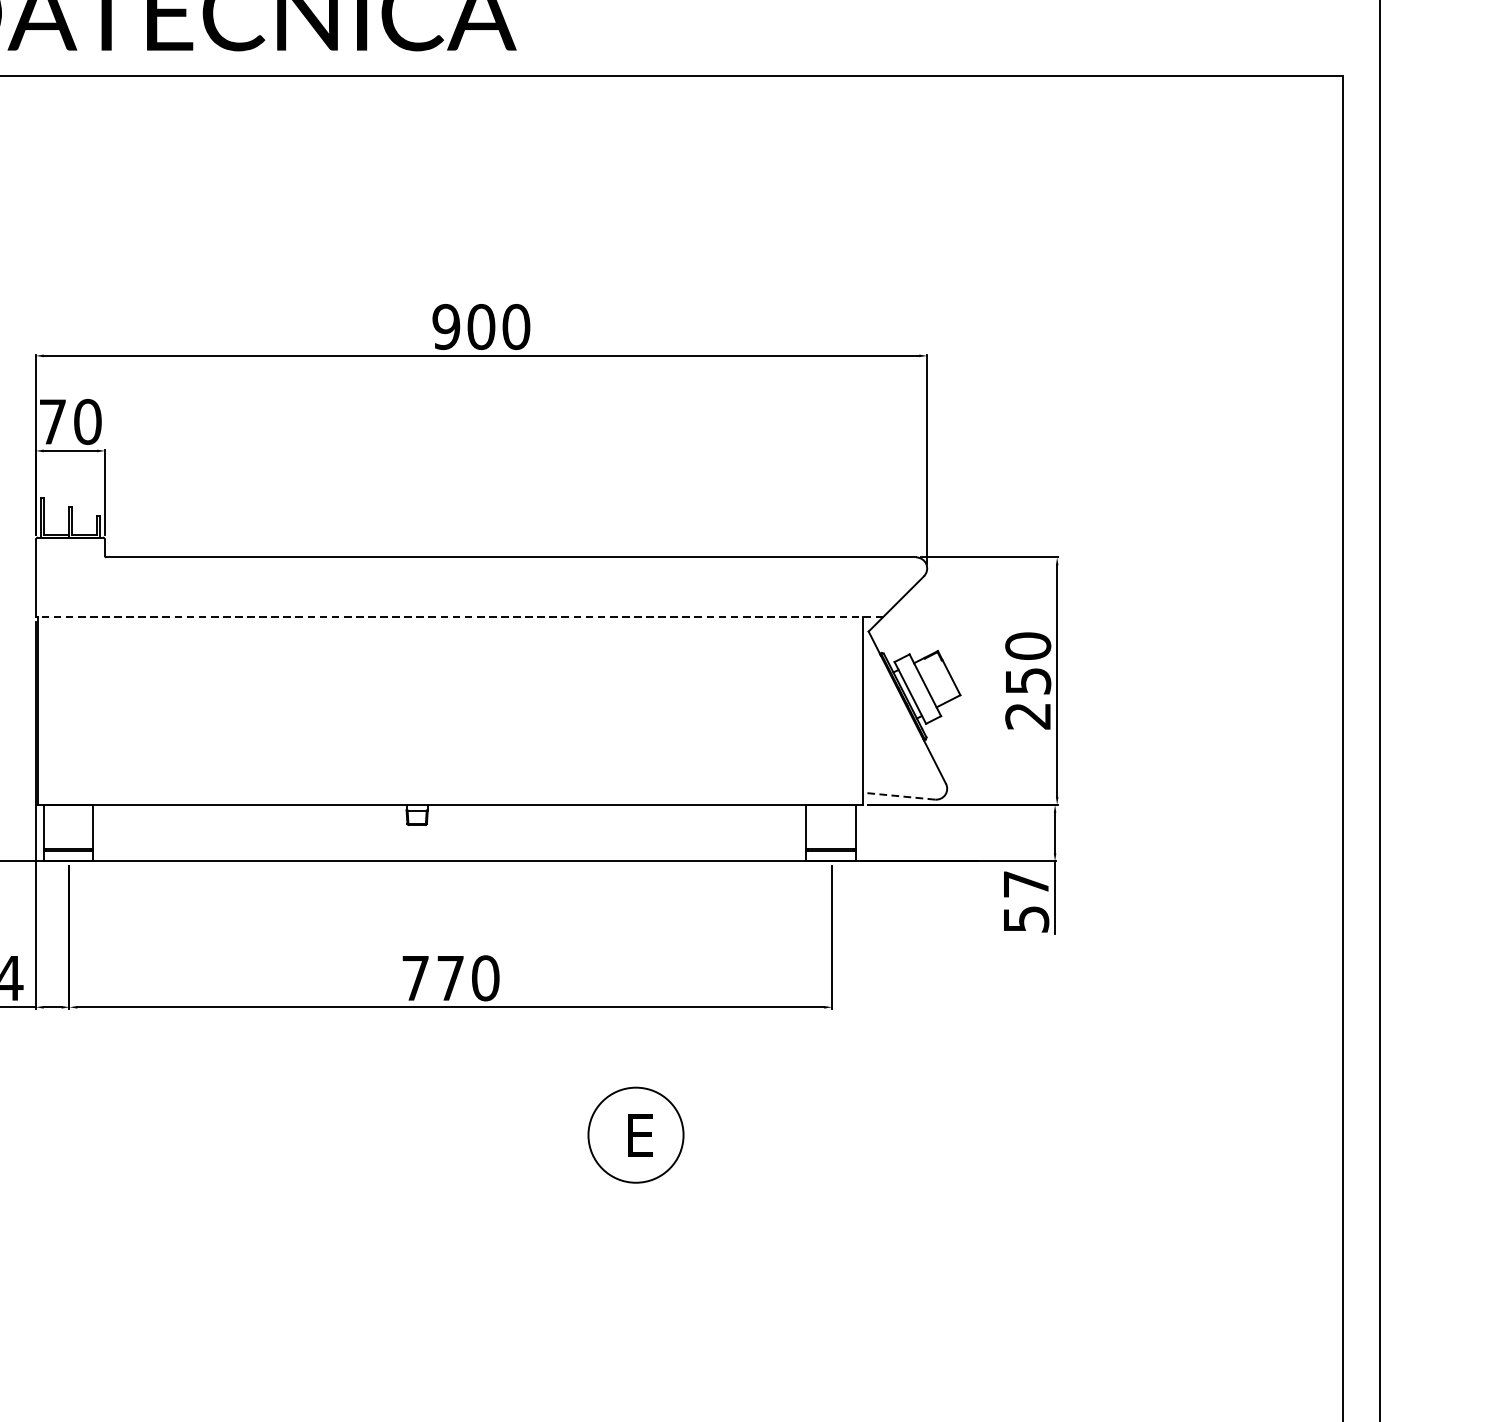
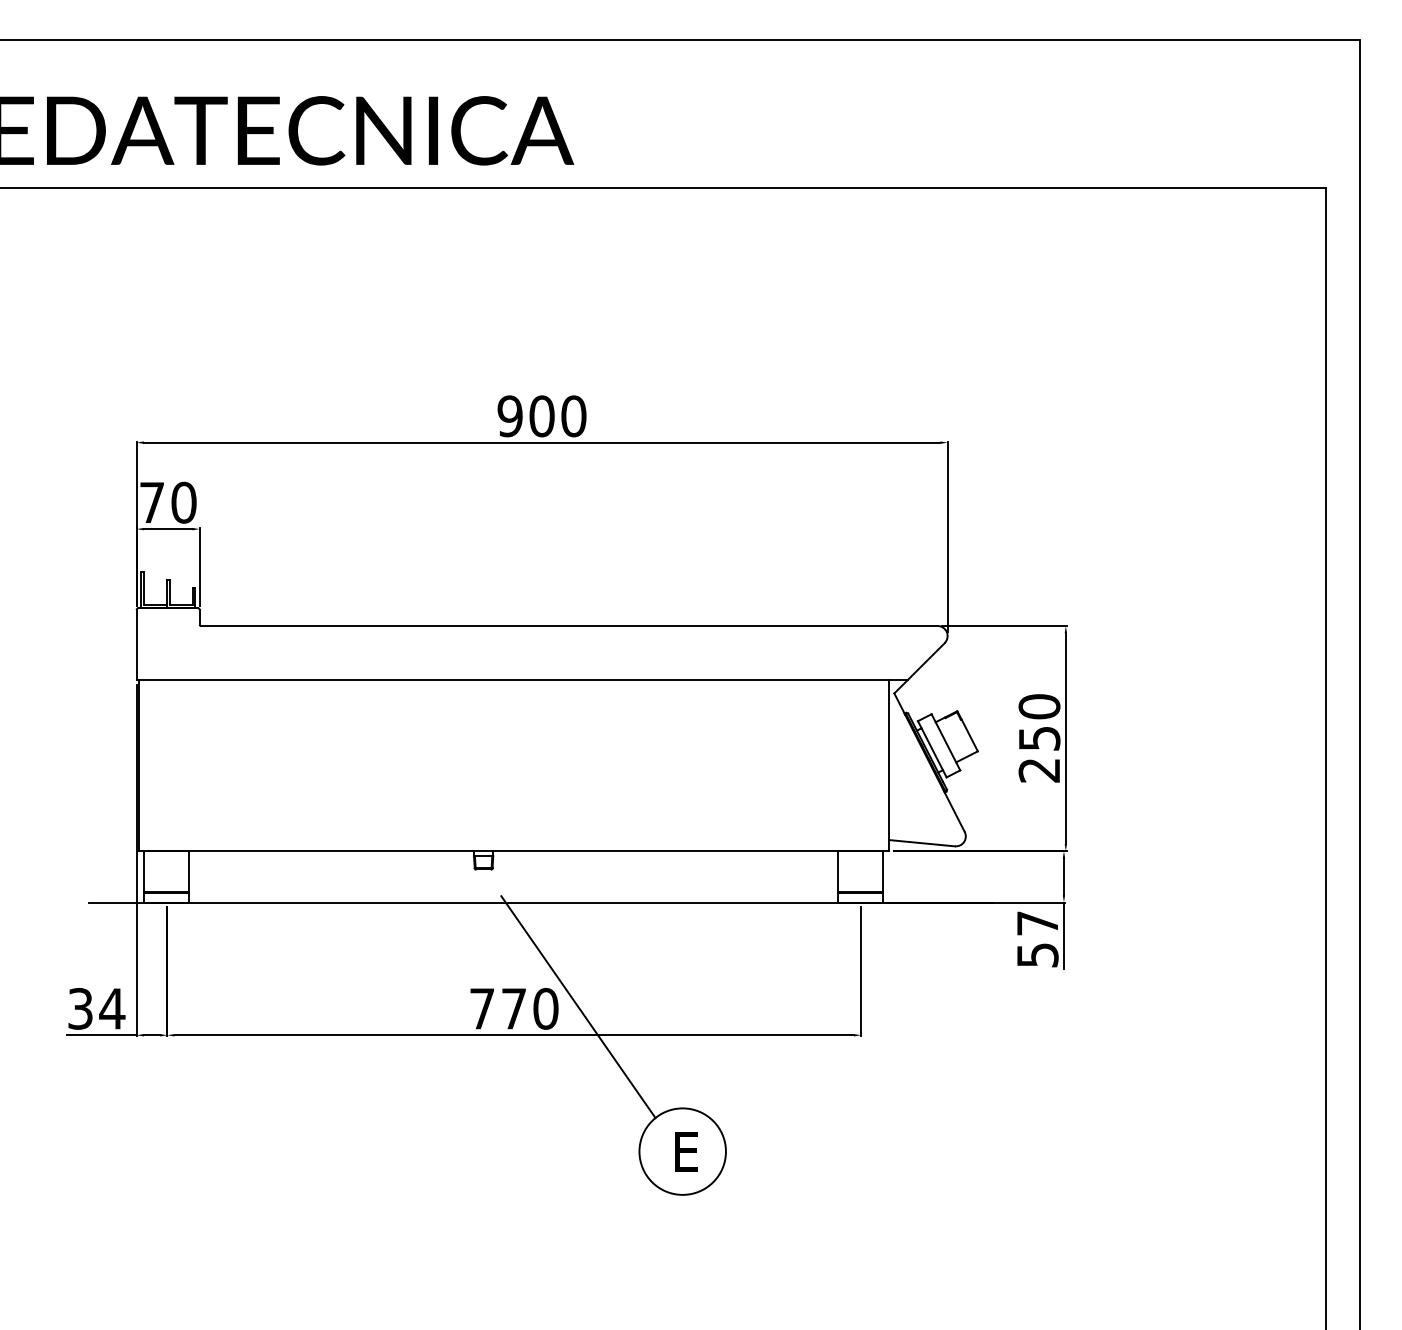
line: (459, 617) -> (522, 680), dashed -> solid
line: (898, 796) -> (921, 843), dashed -> solid
line: (521, 976) -> (578, 1007), added

